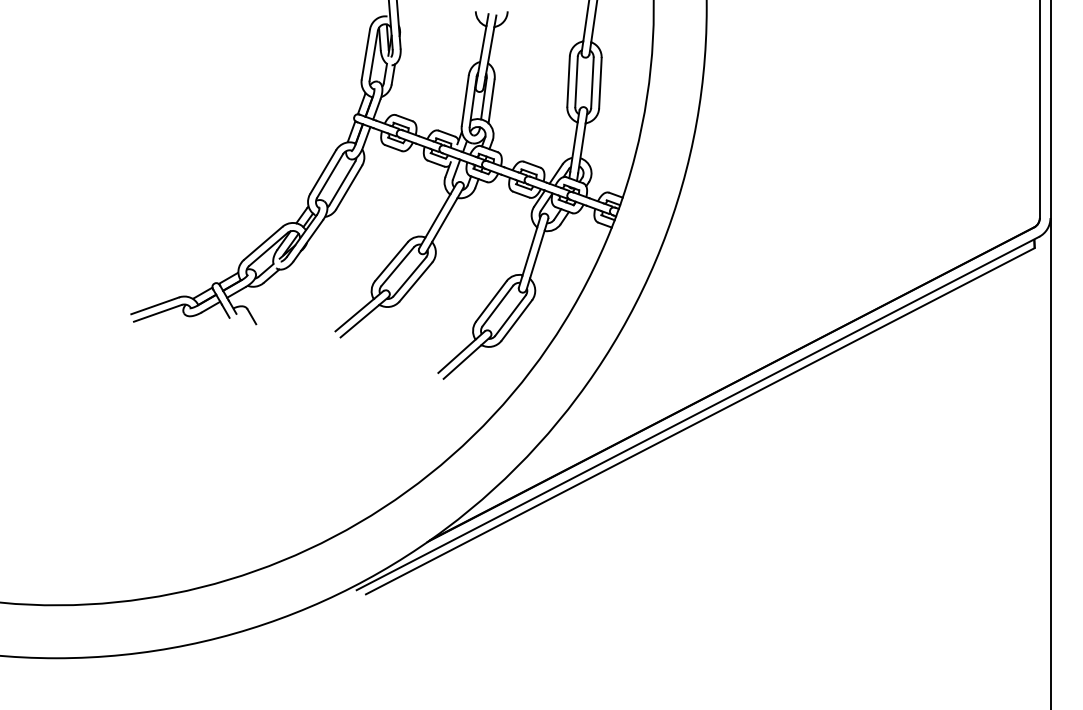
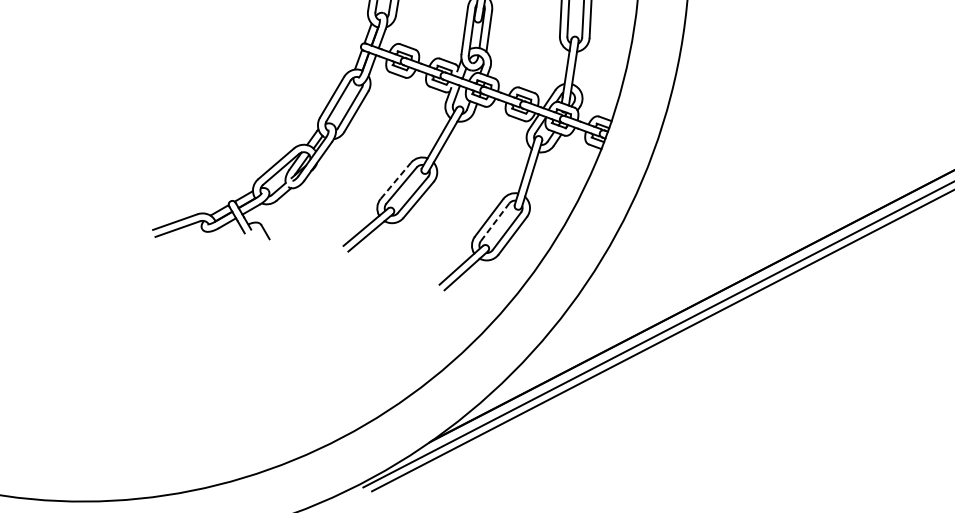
line: (391, 261) -> (395, 180), solid -> dashed
line: (498, 305) -> (495, 221), solid -> dashed

